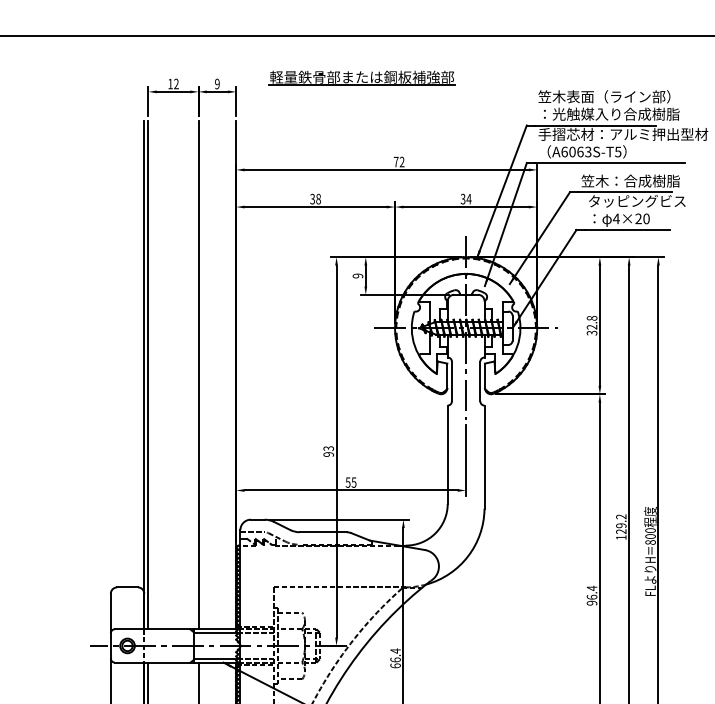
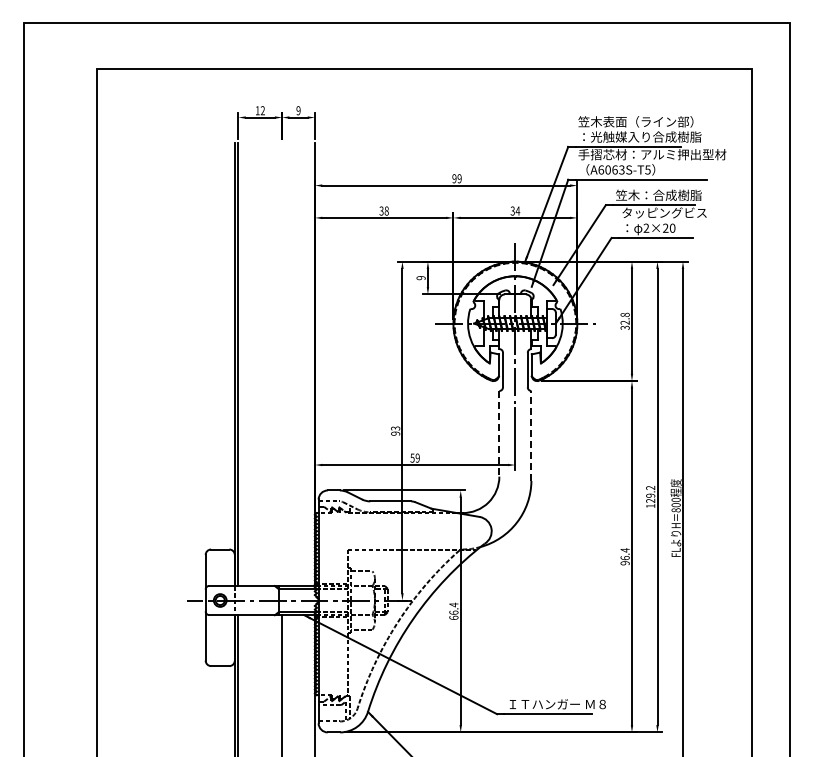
part: (361, 78) -> (424, 105), removed
text: (398, 161) -> (456, 178), 72 -> 99
text: (616, 218) -> (646, 227), 4×20 -> 2×20
line: (198, 375) -> (282, 364), removed
line: (447, 454) -> (499, 433), solid -> dashed
line: (484, 456) -> (531, 435), solid -> dashed
text: (353, 481) -> (417, 457), 55 -> 59

